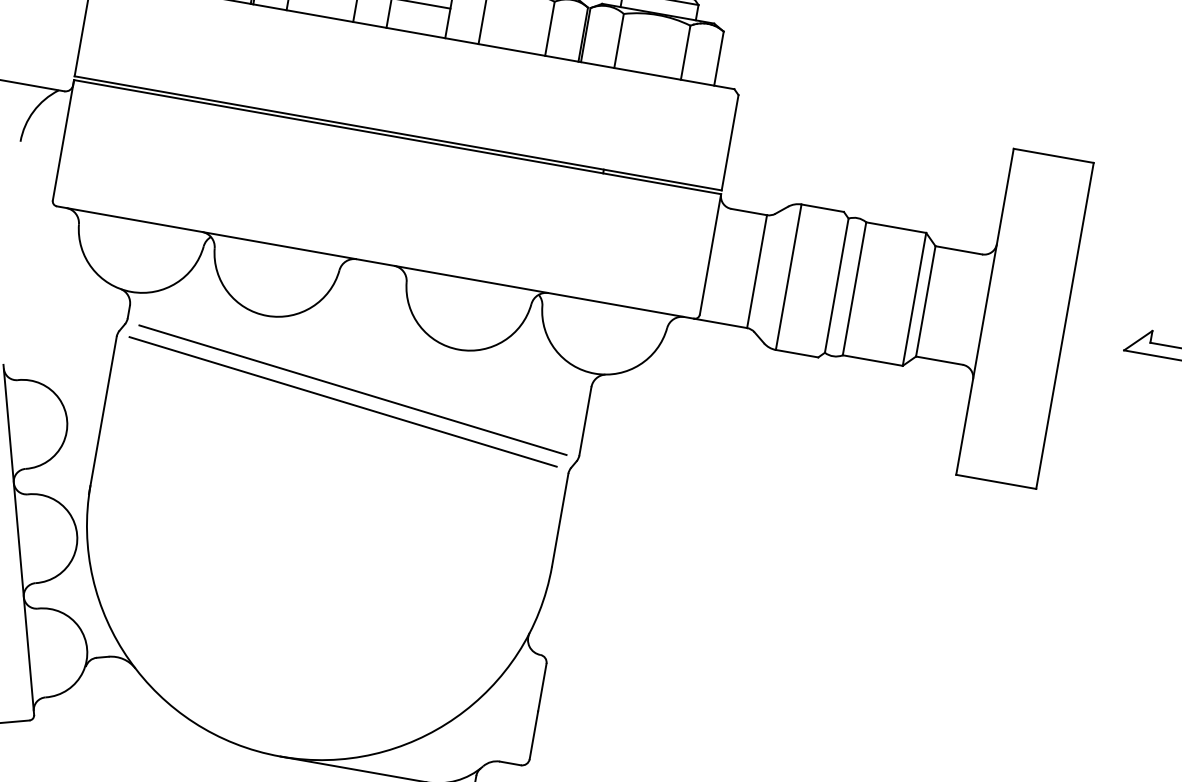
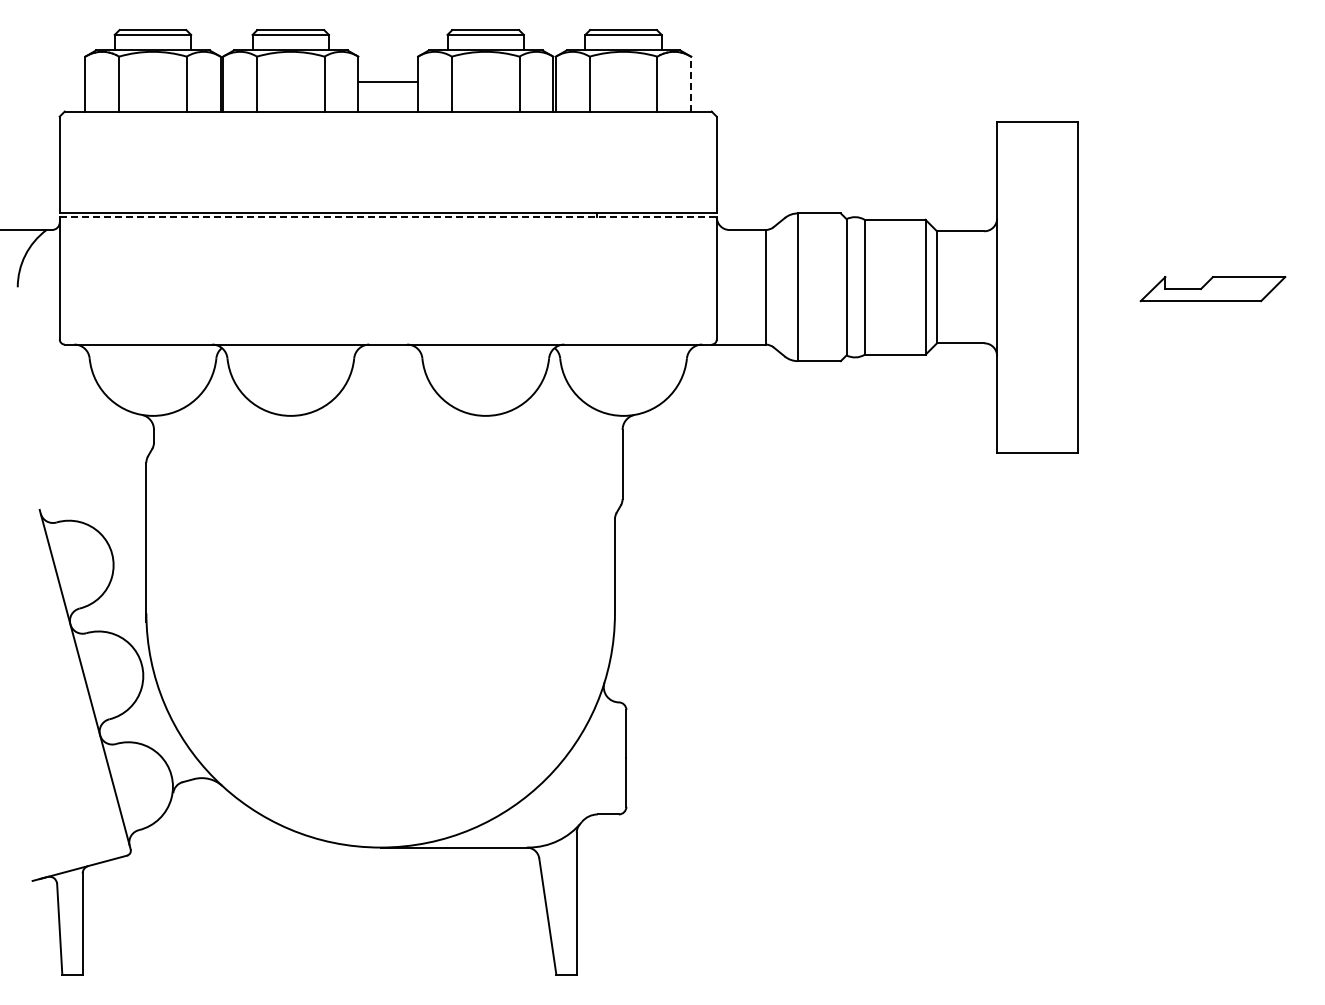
line: (719, 58) -> (691, 83), solid -> dashed
line: (397, 137) -> (388, 217), solid -> dashed
line: (352, 389) -> (387, 473), removed
line: (342, 401) -> (380, 487), removed

